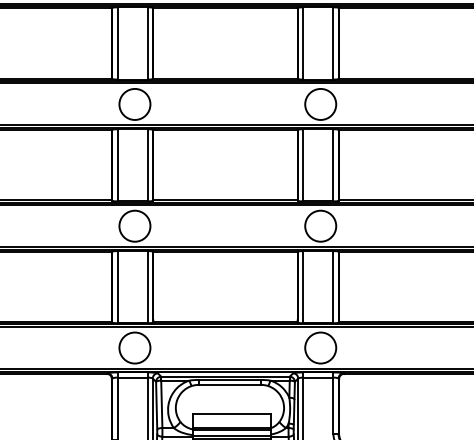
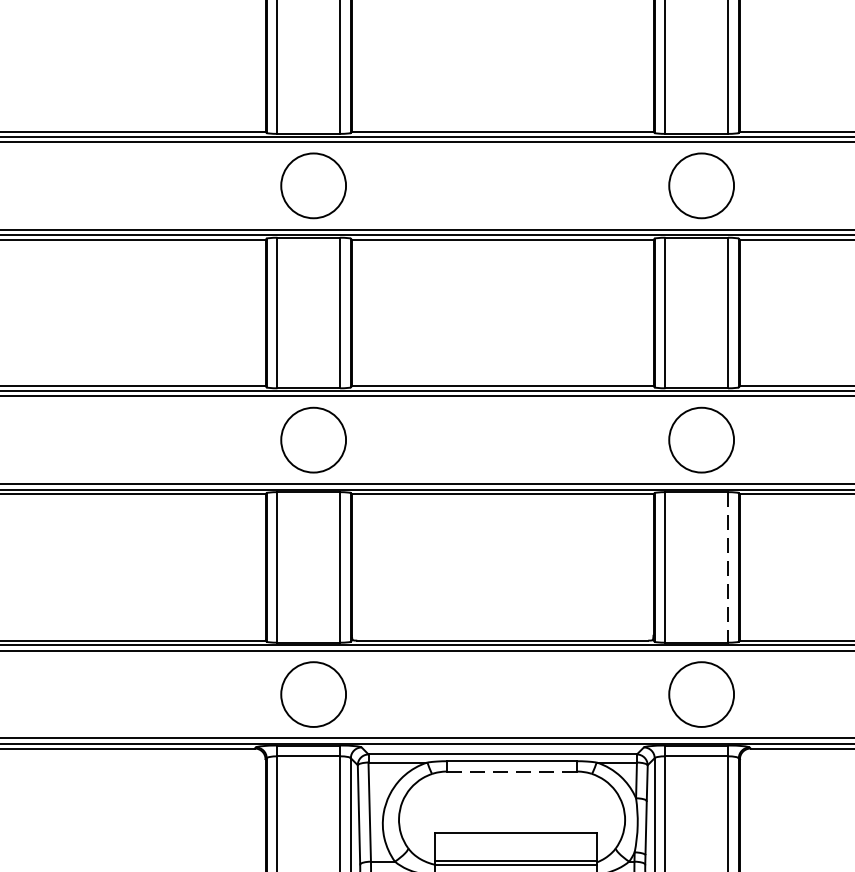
line: (333, 287) -> (728, 568), solid -> dashed
line: (230, 384) -> (513, 770), solid -> dashed

